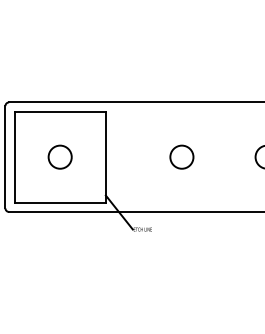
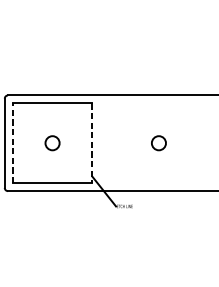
circle: (59, 156) -> (52, 142), size x0.7
circle: (181, 156) -> (158, 142), size x0.7
line: (14, 157) -> (12, 143), solid -> dashed
line: (105, 157) -> (92, 143), solid -> dashed

